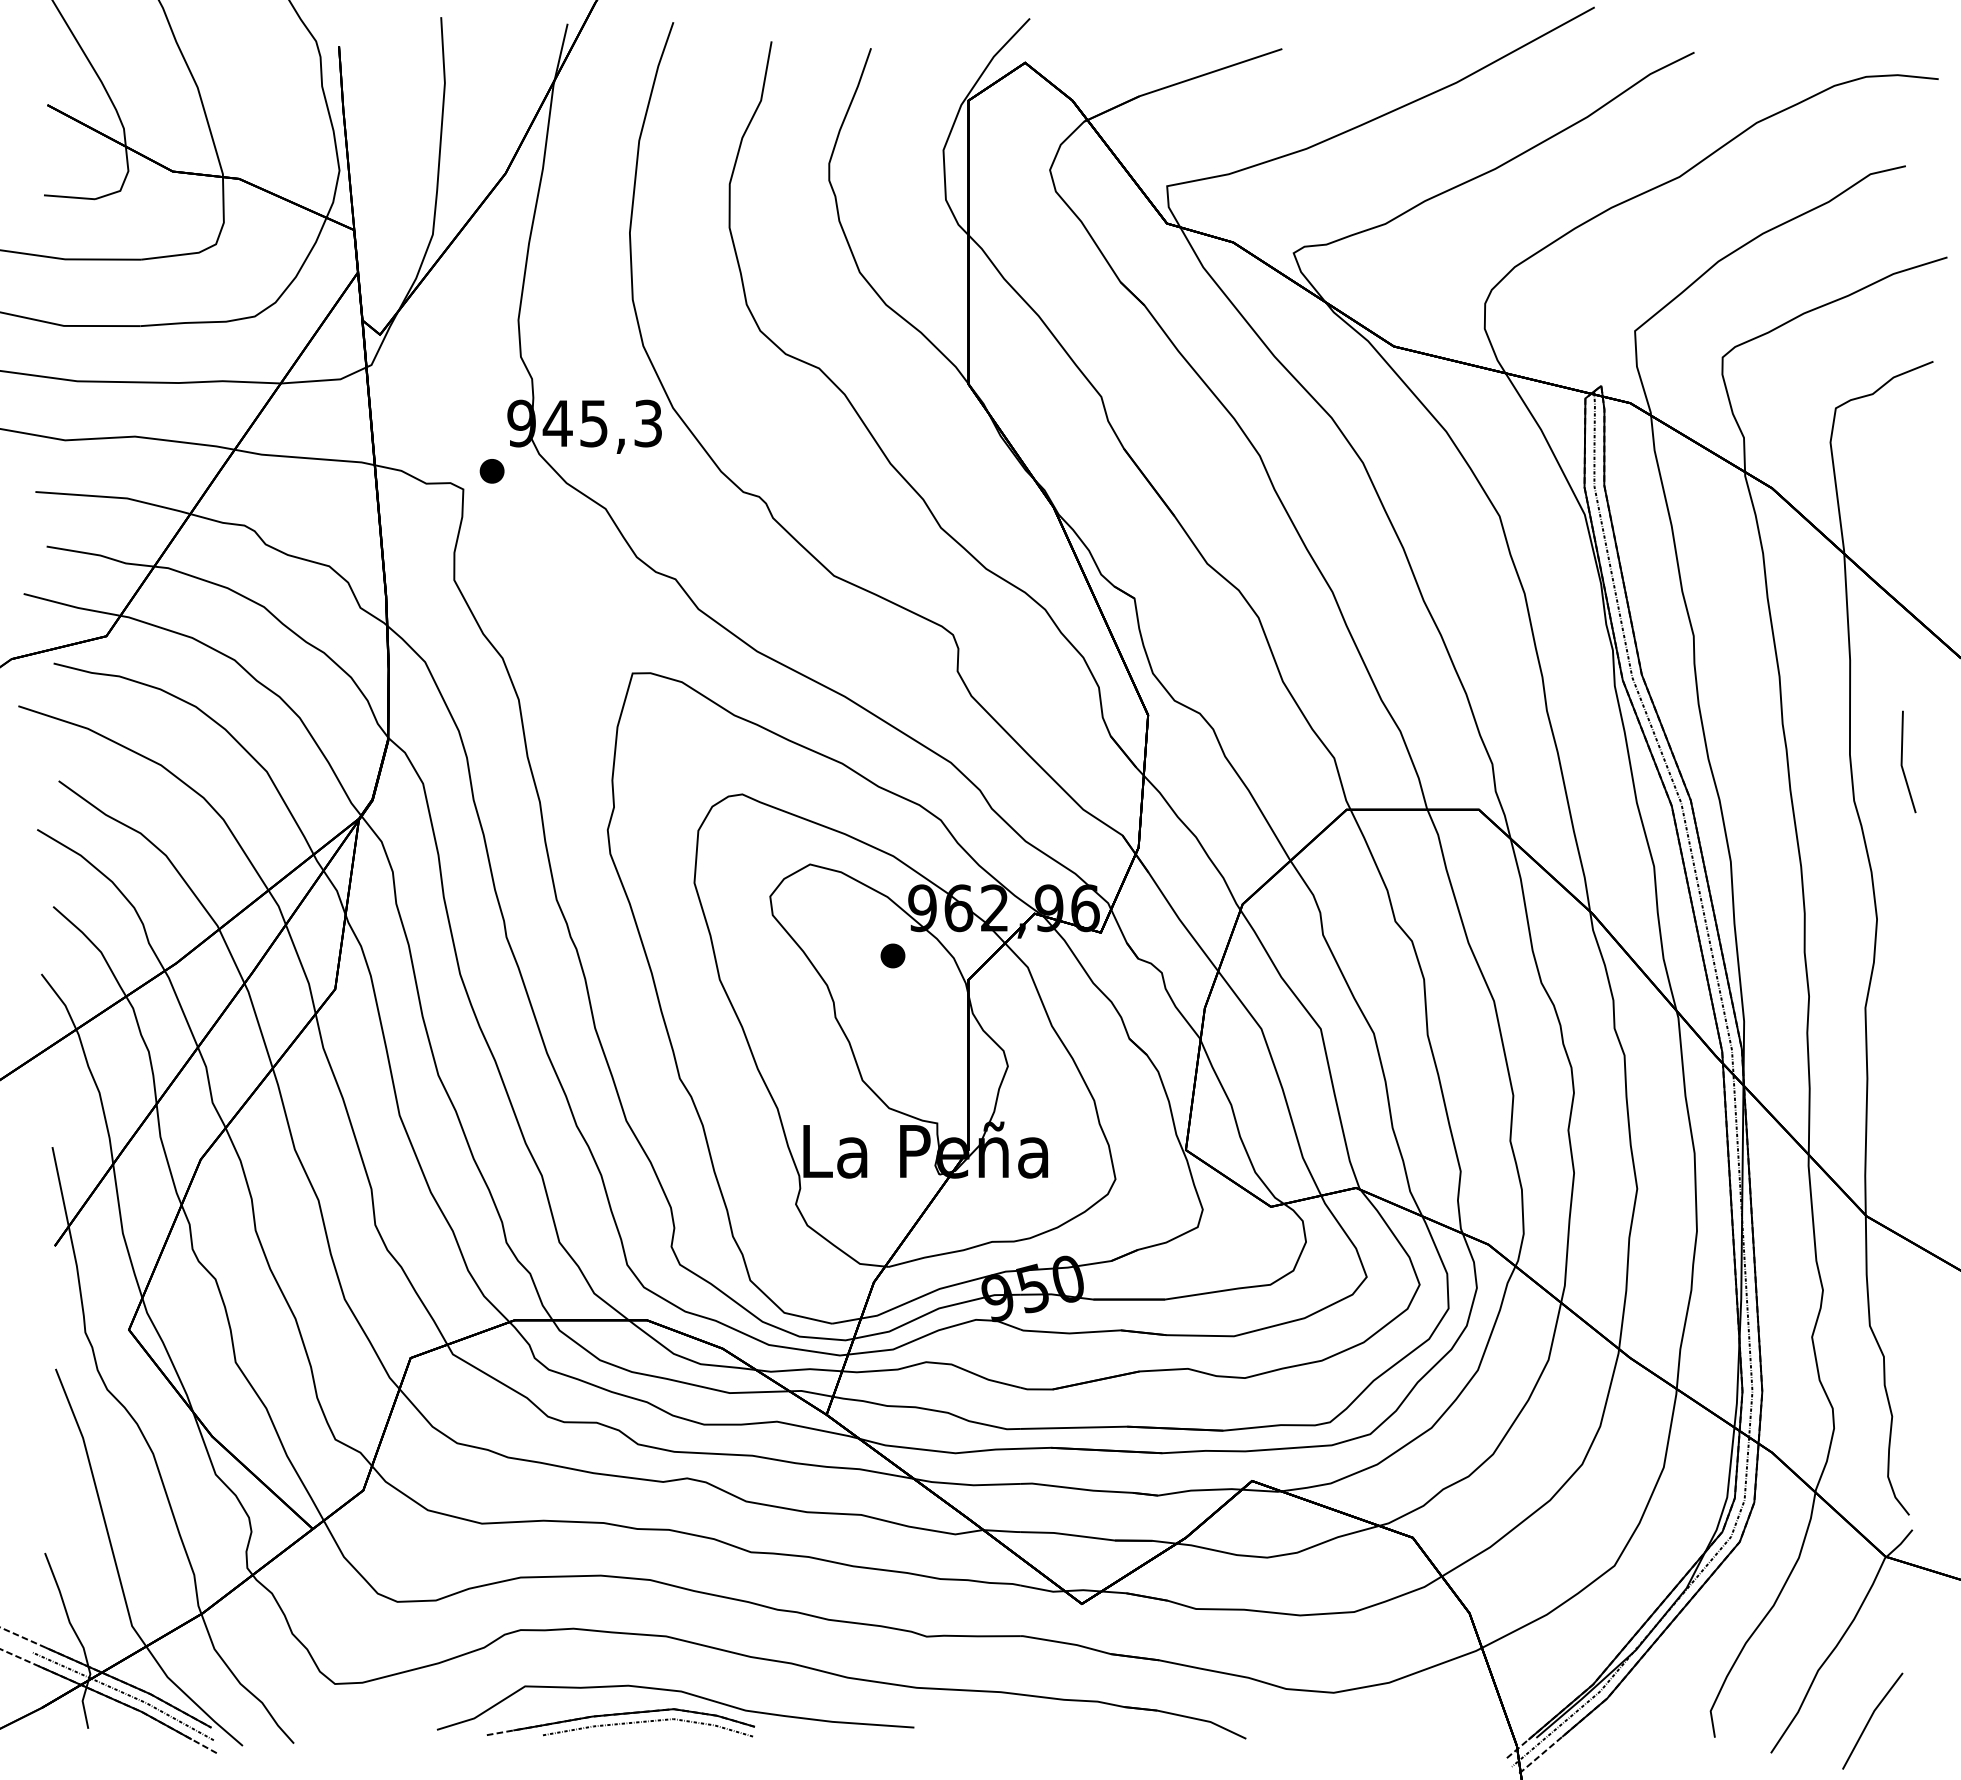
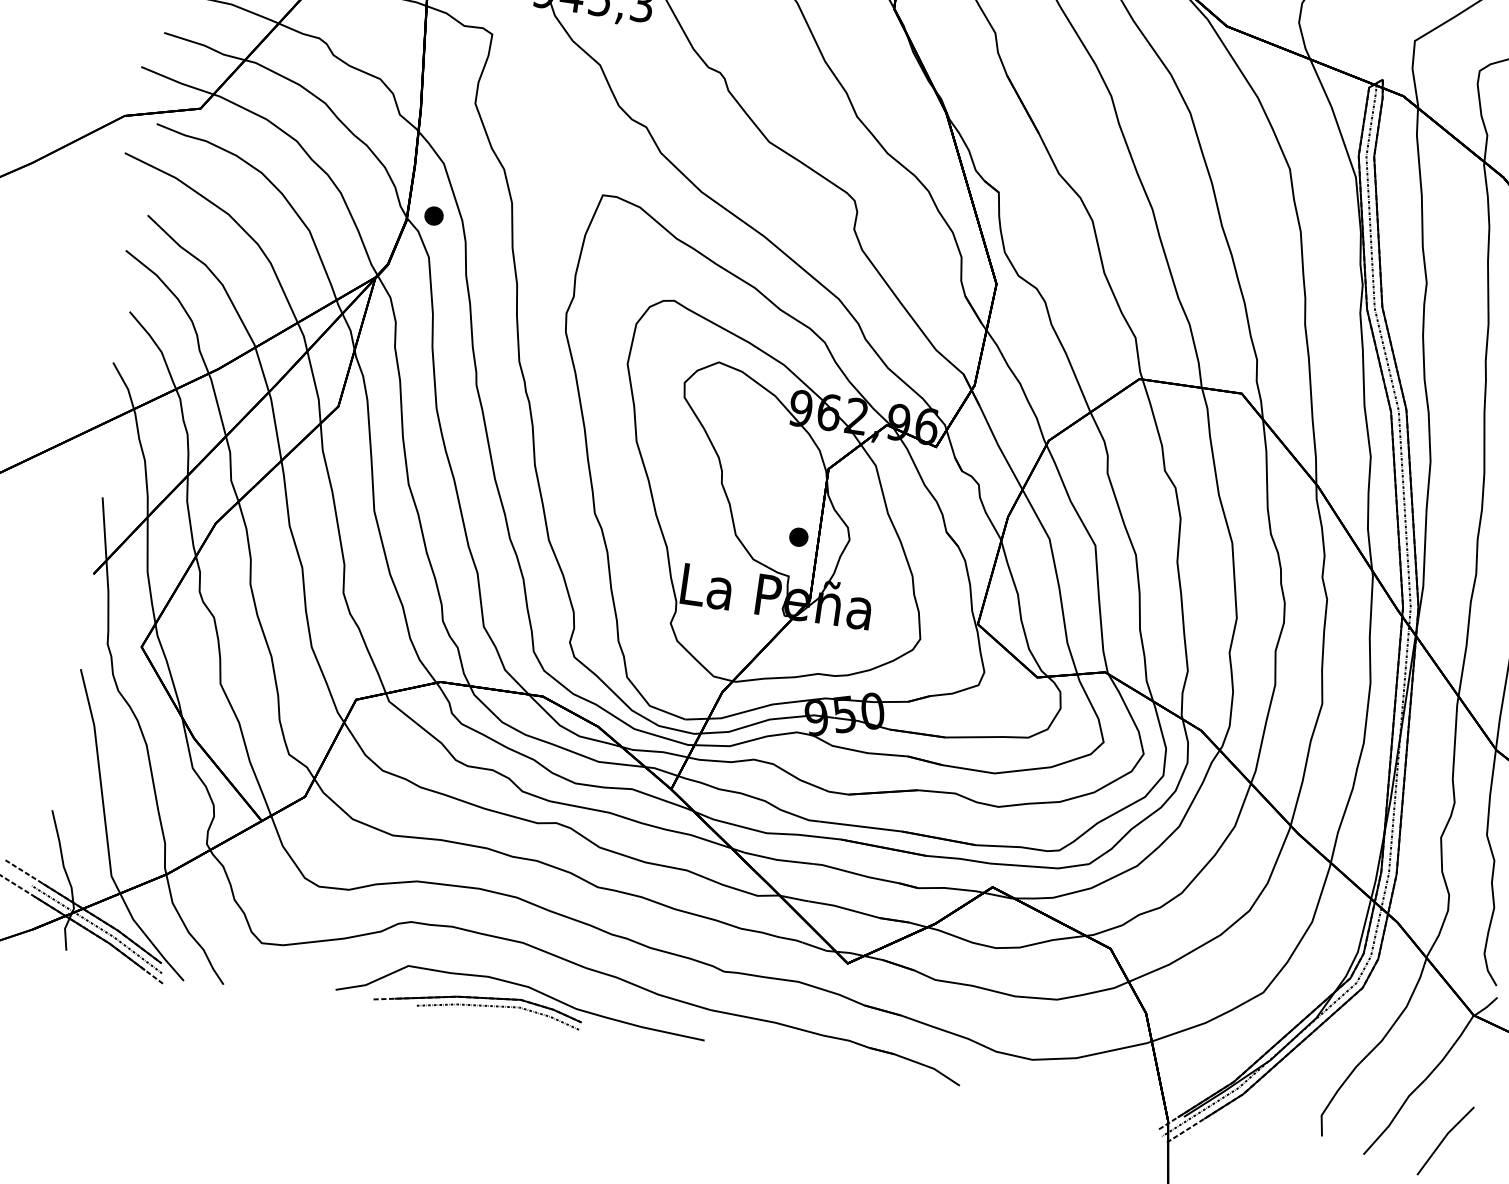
part: (491, 471) -> (433, 216), moved
part: (892, 955) -> (798, 536), moved

